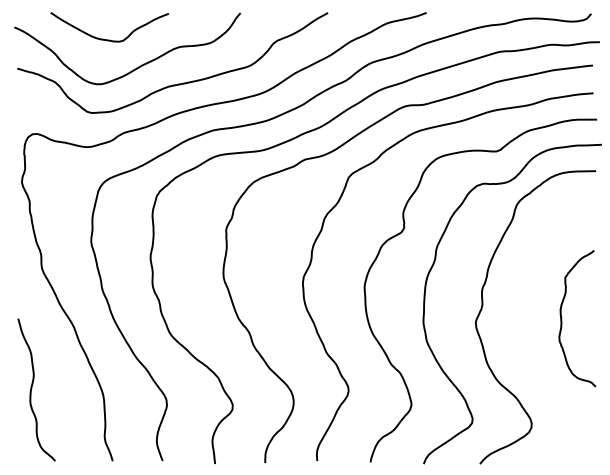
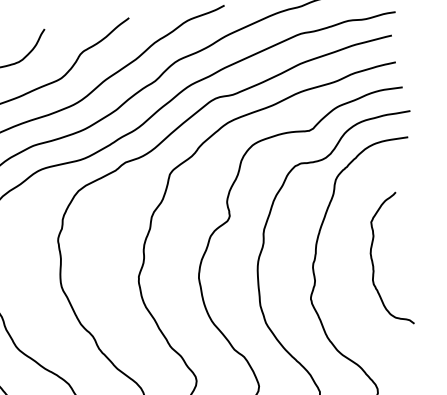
curve: (562, 318) -> (373, 261), moved

